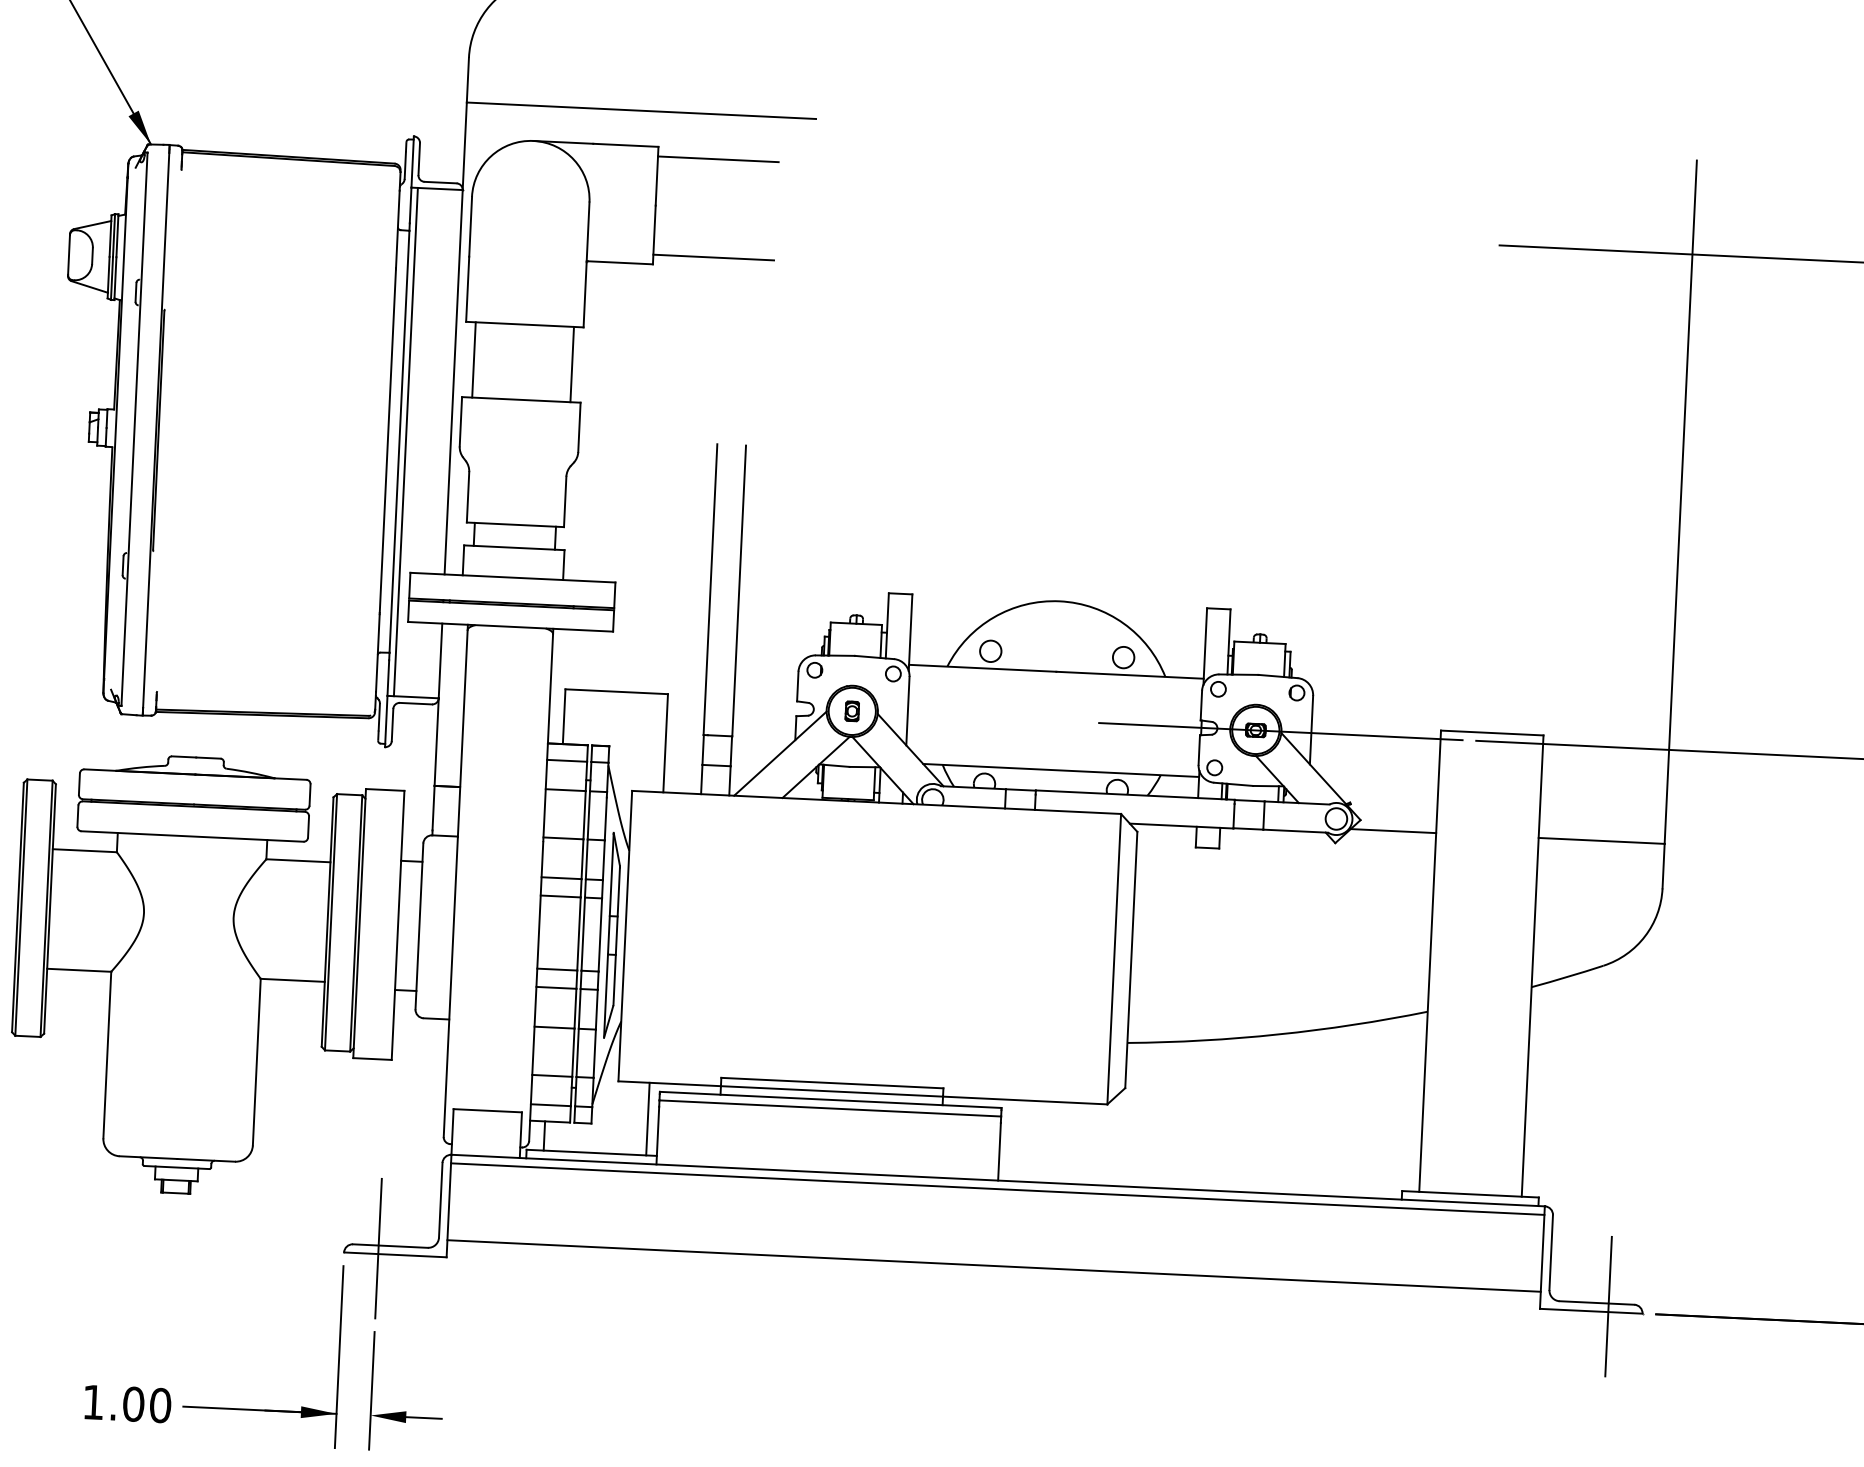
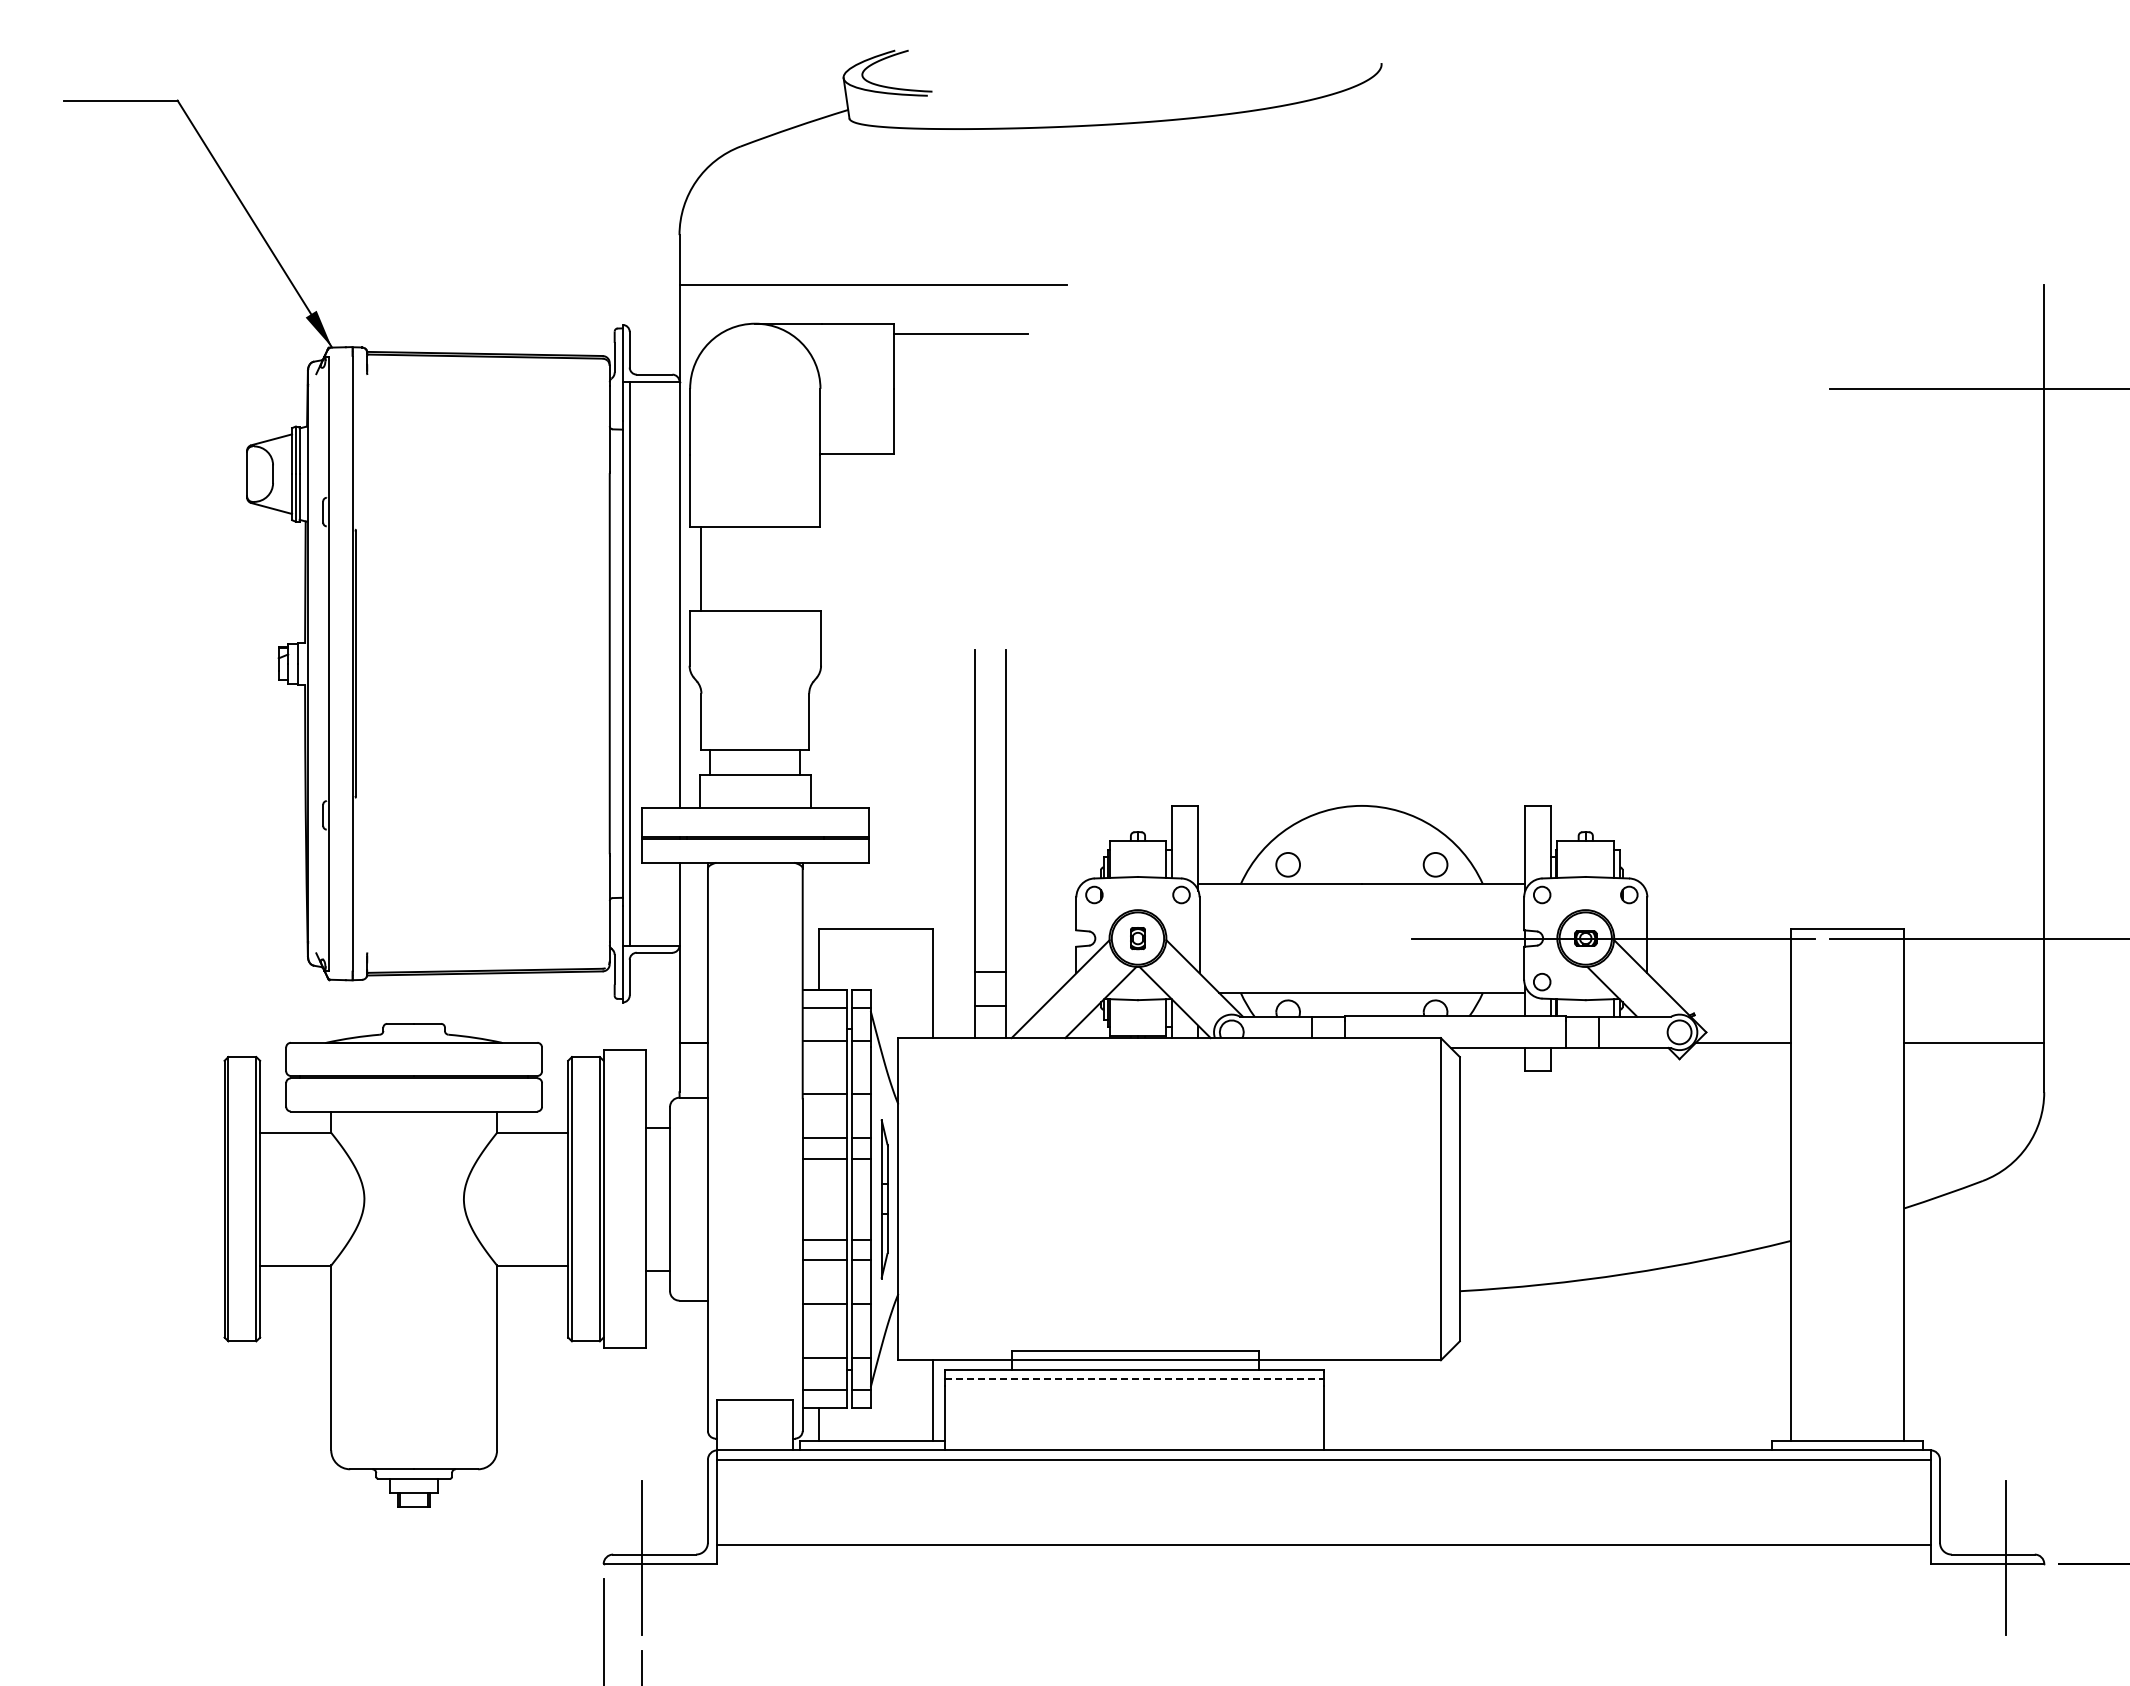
line: (713, 257) -> (960, 443), removed
line: (571, 363) -> (809, 568), removed
part: (612, 934) -> (884, 1198), size x0.7
line: (830, 1108) -> (1134, 1379), solid -> dashed

